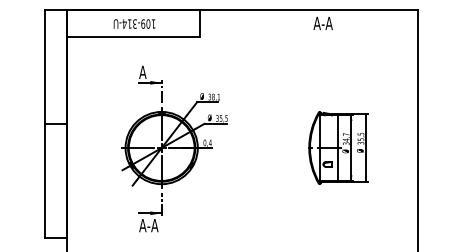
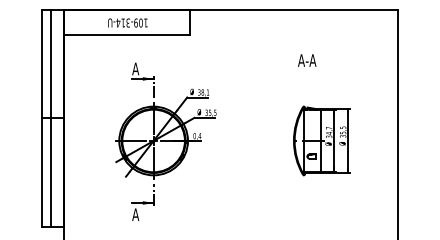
text: (322, 23) -> (306, 60), moved
line: (54, 124) -> (51, 118), added
text: (152, 225) -> (144, 214), A-A -> A

